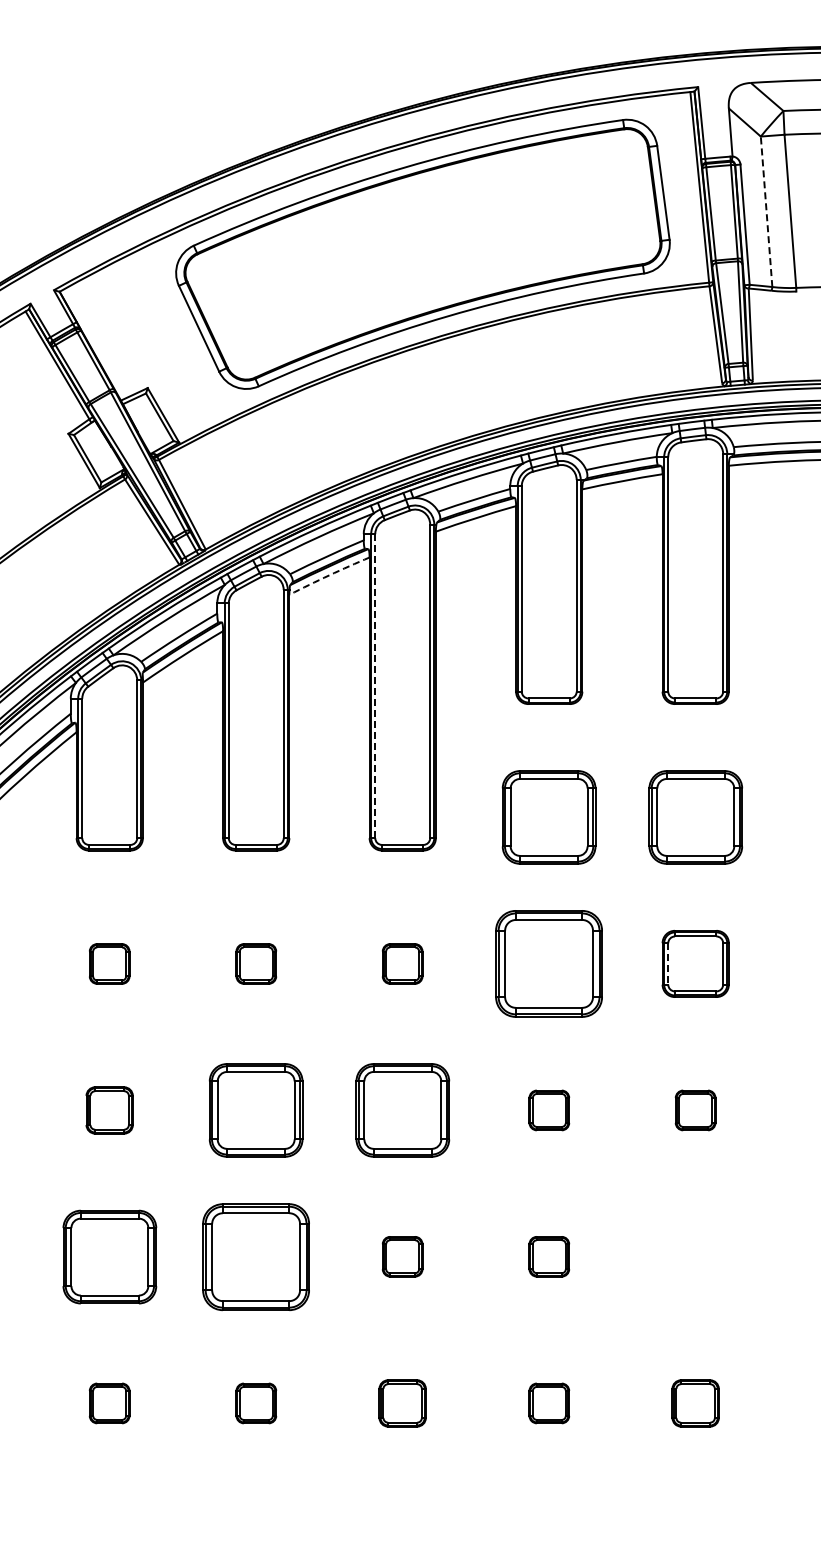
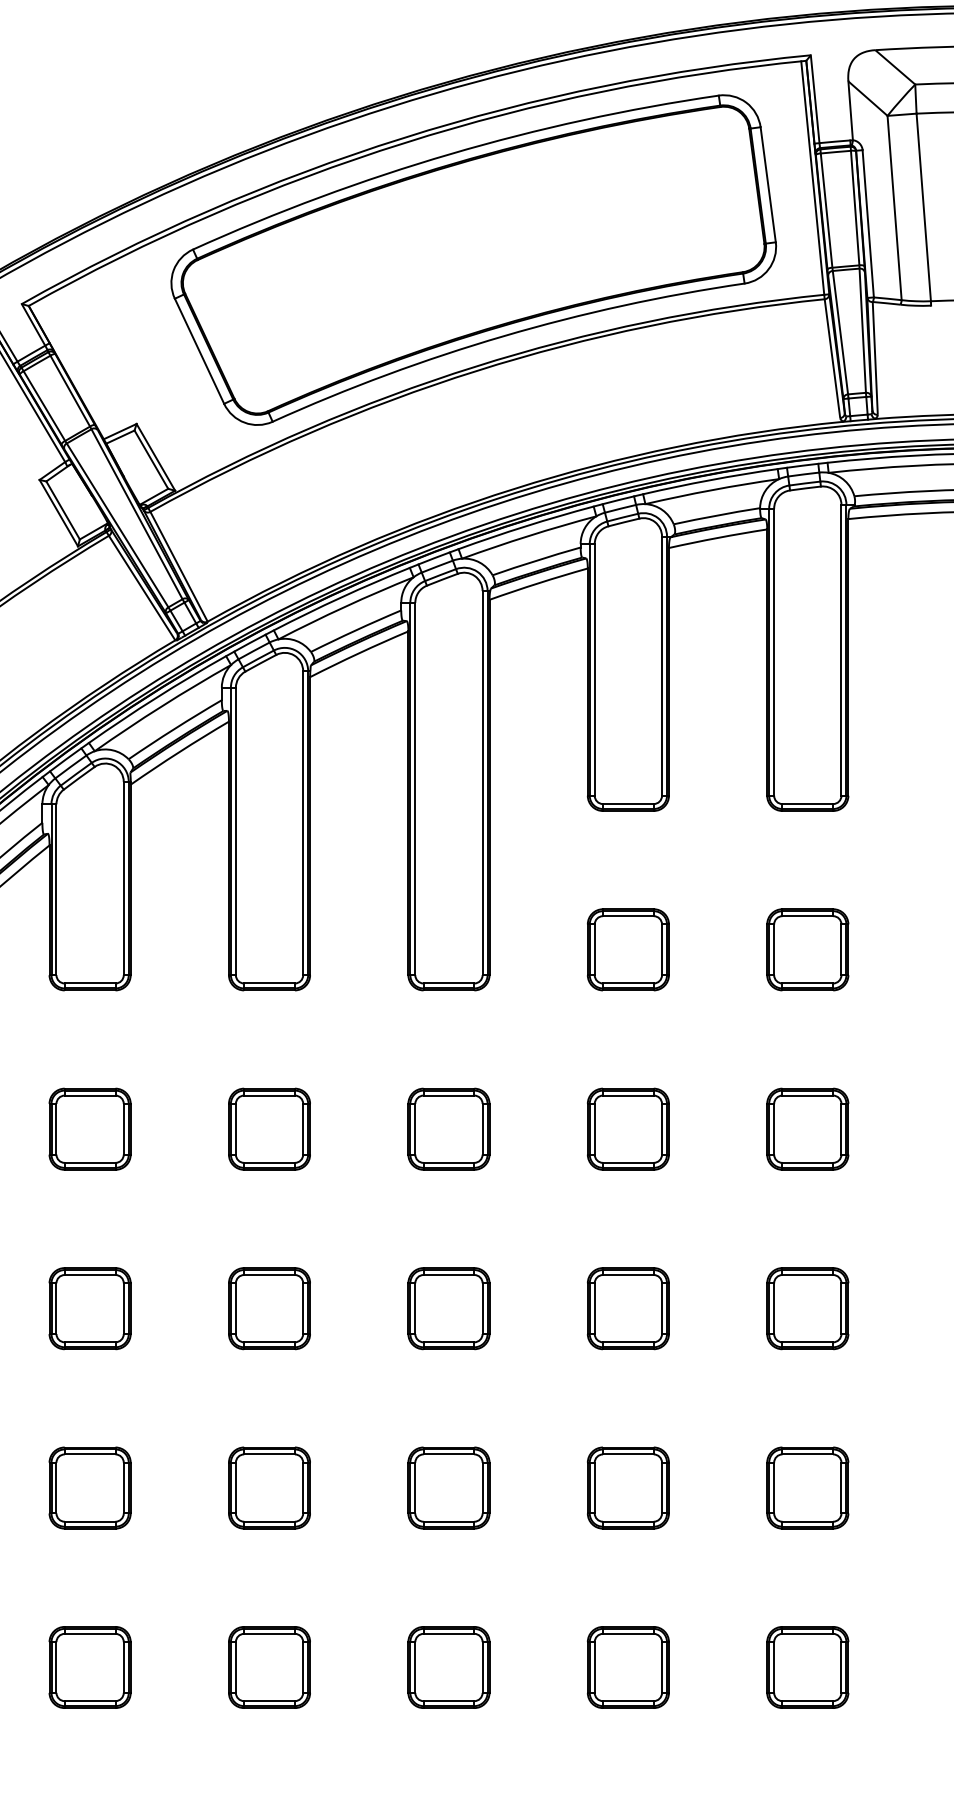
line: (766, 211) -> (894, 207), dashed -> solid
arc: (329, 575) -> (359, 653), dashed -> solid
line: (375, 686) -> (415, 789), dashed -> solid
part: (549, 817) -> (628, 949), size x0.71
part: (695, 817) -> (807, 949), size x0.71
part: (109, 963) -> (89, 1128), size x1.67
part: (256, 963) -> (269, 1128), size x1.67
part: (402, 963) -> (448, 1128), size x1.67
part: (549, 963) -> (628, 1128), size x0.62
line: (668, 963) -> (774, 1128), dashed -> solid
part: (109, 1110) -> (89, 1308), size x1.43
part: (256, 1110) -> (269, 1308), size x0.71
part: (402, 1110) -> (448, 1308), size x0.71
part: (549, 1110) -> (628, 1308), size x1.67
part: (695, 1110) -> (807, 1308), size x1.67
part: (109, 1256) -> (89, 1487), size x0.71
part: (256, 1256) -> (269, 1487), size x0.62
part: (402, 1256) -> (448, 1487), size x1.67
part: (549, 1256) -> (628, 1487), size x1.67
part: (695, 1256) -> (807, 1487), added
part: (109, 1403) -> (89, 1667), size x1.67
part: (256, 1403) -> (269, 1667), size x1.67
part: (402, 1403) -> (448, 1667), size x1.43
part: (549, 1403) -> (628, 1667), size x1.67
part: (695, 1403) -> (807, 1667), size x1.43

